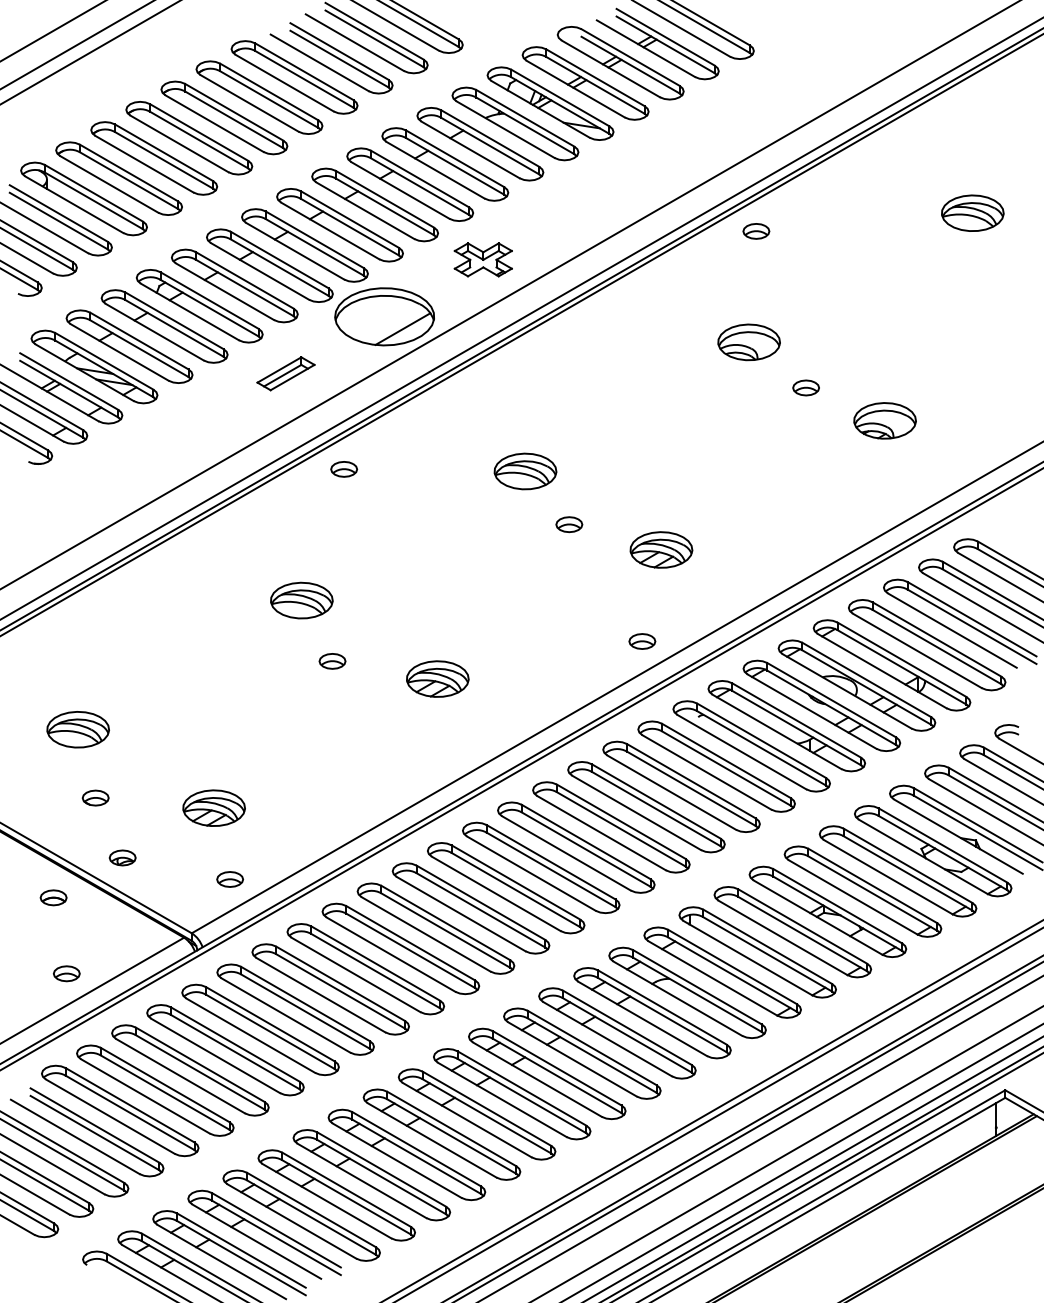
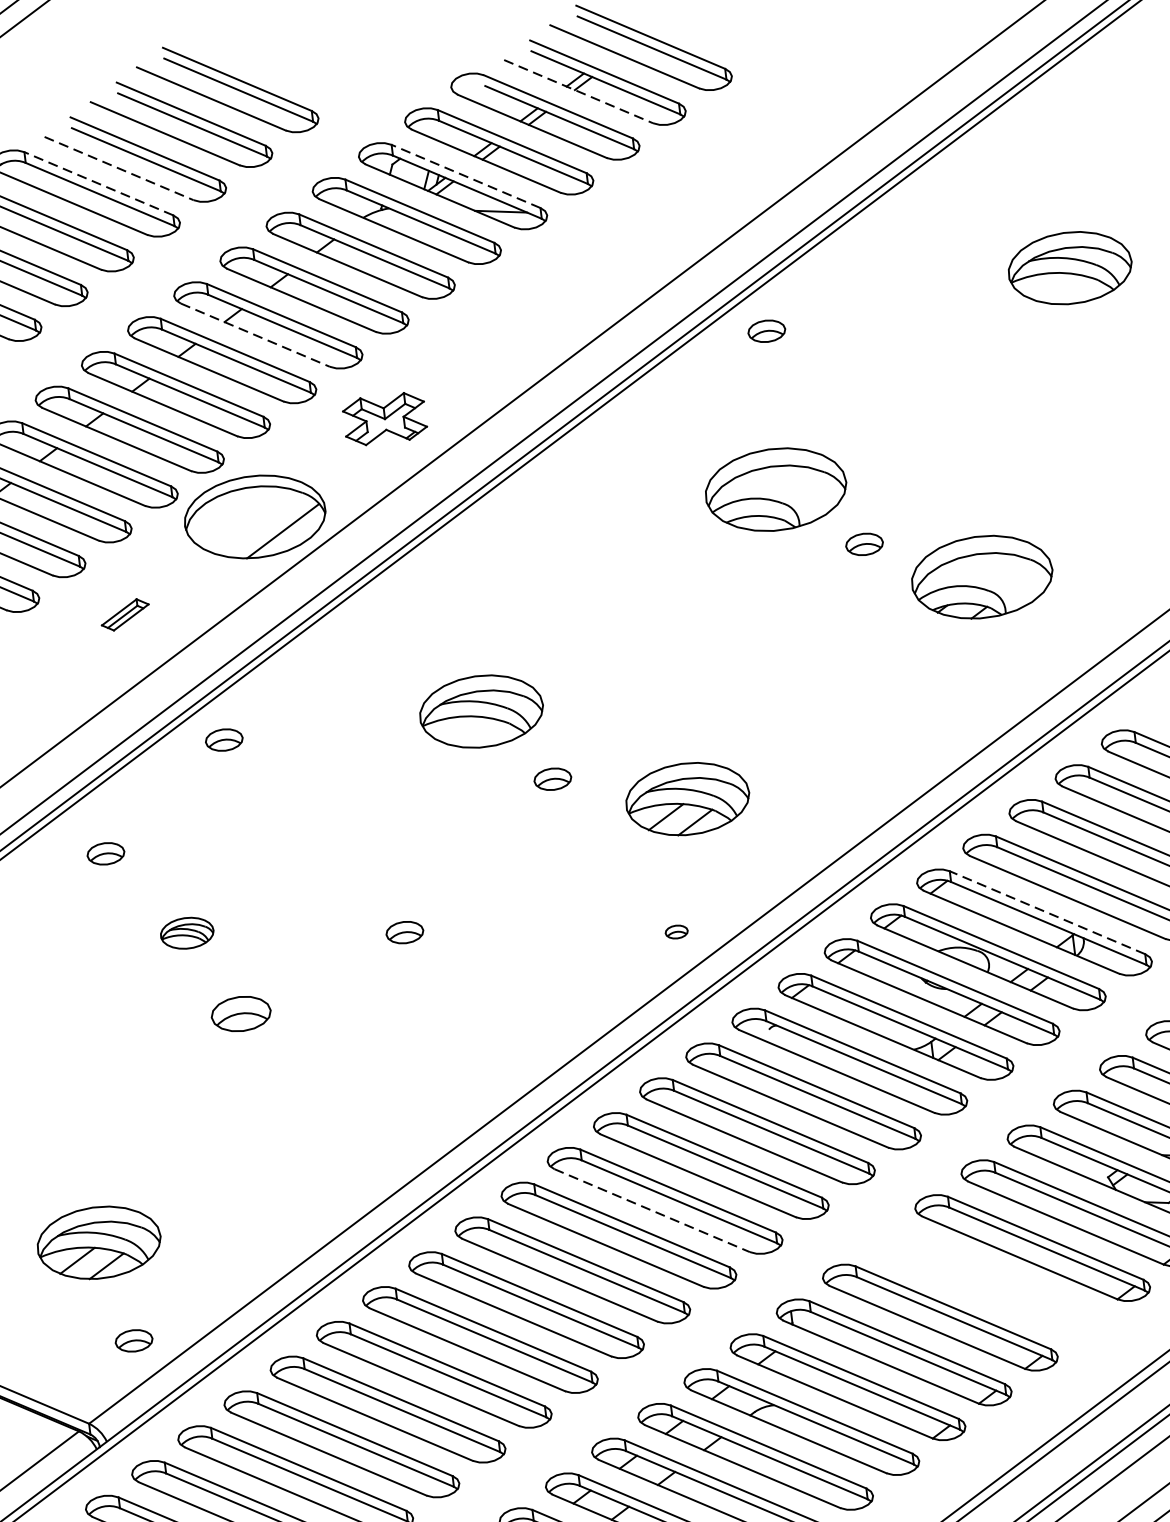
line: (645, 48) -> (577, 91), solid -> dashed
line: (319, 62) -> (118, 168), solid -> dashed
line: (304, 71) -> (98, 183), solid -> dashed
line: (560, 98) -> (466, 177), solid -> dashed
line: (400, 190) -> (255, 335), solid -> dashed
part: (972, 212) -> (1069, 266), size x1.4
part: (748, 342) -> (774, 490), size x1.6
part: (285, 373) -> (124, 614), size x0.6
part: (884, 420) -> (981, 576), size x1.6
part: (525, 471) -> (481, 711), size x1.4
part: (252, 538) -> (106, 853), added
part: (661, 549) -> (687, 798), size x1.4
part: (301, 600) -> (186, 933), size x0.6
part: (453, 618) -> (405, 932), added
part: (642, 641) -> (676, 932), size x0.6
line: (901, 659) -> (1046, 912), solid -> dashed
part: (332, 661) -> (241, 1014), size x1.6
part: (437, 678) -> (392, 1020), removed
part: (213, 807) -> (97, 1241), size x1.4
line: (601, 833) -> (652, 1211), solid -> dashed
part: (827, 911) -> (985, 1282), removed

